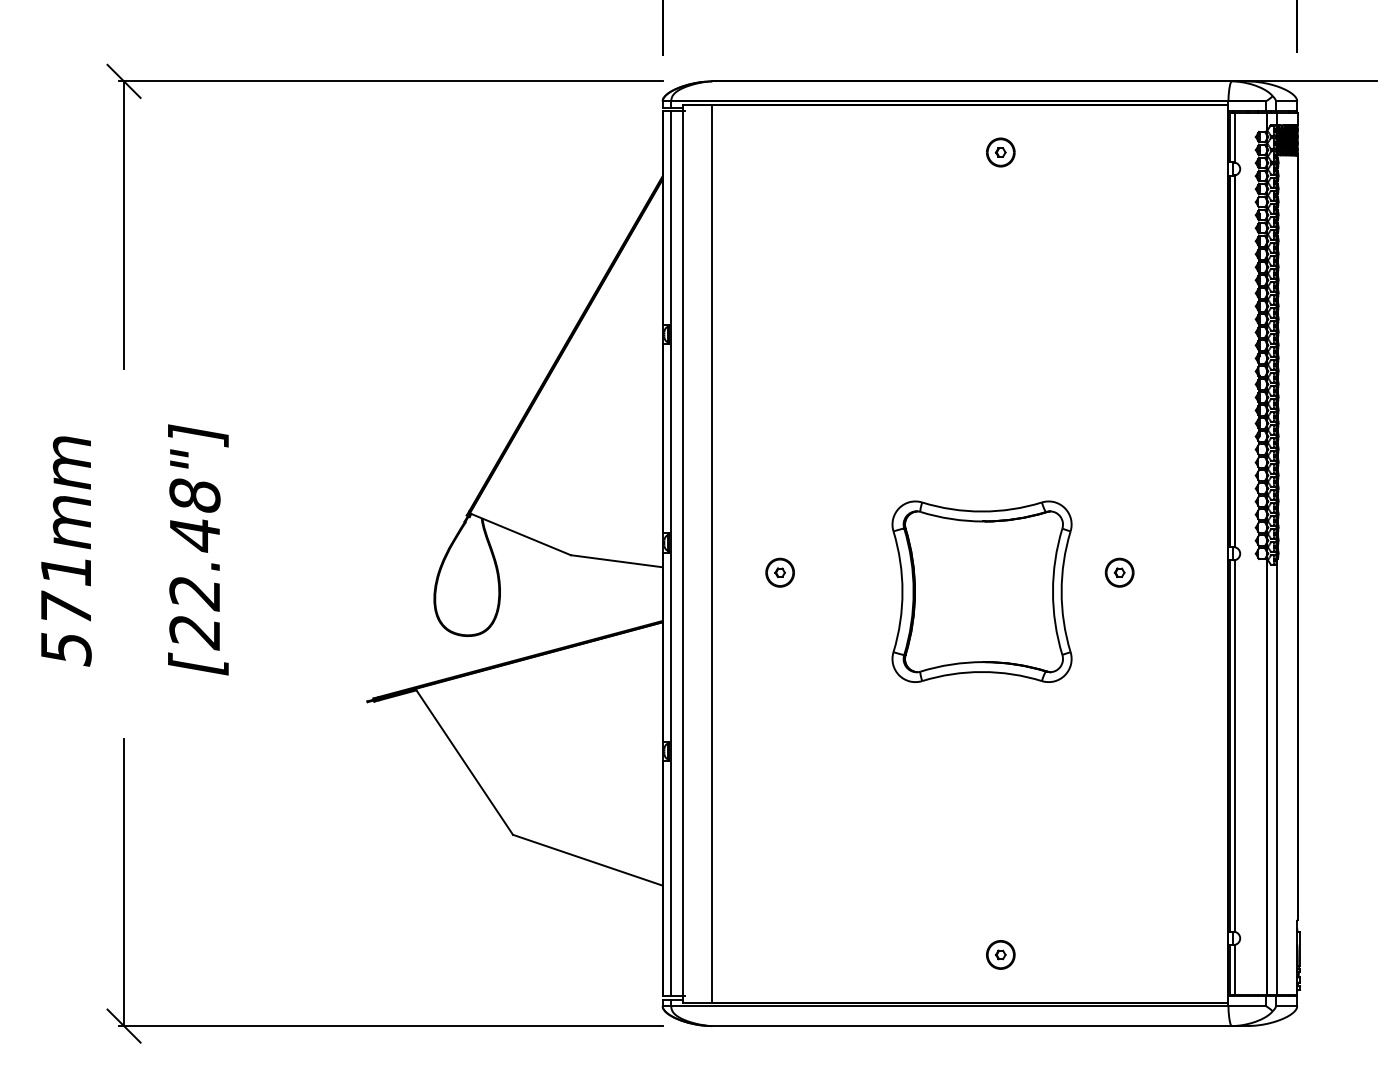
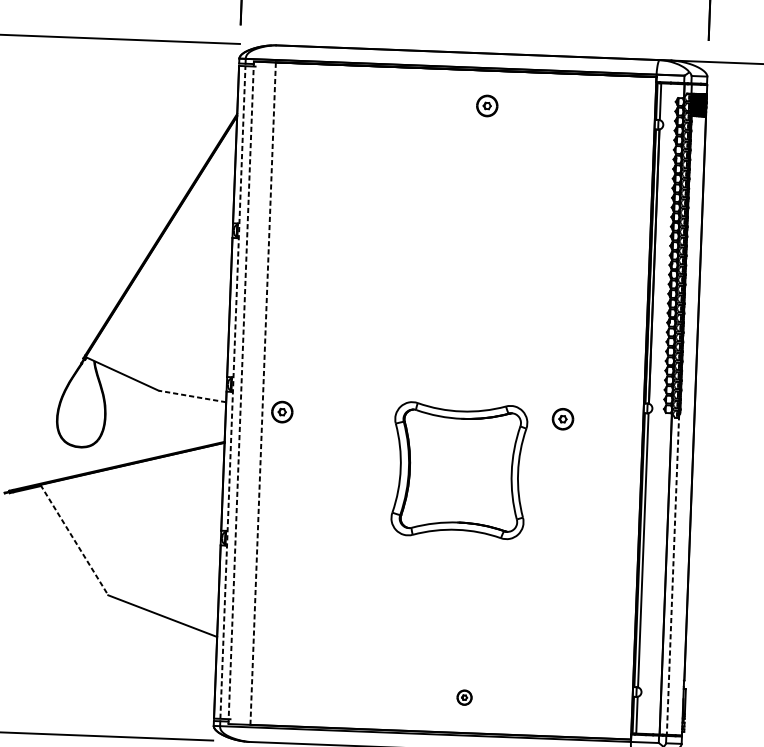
line: (671, 553) -> (233, 392), solid -> dashed
line: (682, 553) -> (241, 392), solid -> dashed
line: (712, 553) -> (263, 393), solid -> dashed
line: (616, 561) -> (192, 396), solid -> dashed
part: (779, 572) -> (281, 411), moved
part: (981, 591) -> (459, 470), moved
line: (464, 761) -> (74, 539), solid -> dashed
line: (1276, 777) -> (672, 574), solid -> dashed
part: (1000, 954) -> (464, 697), size x0.7

